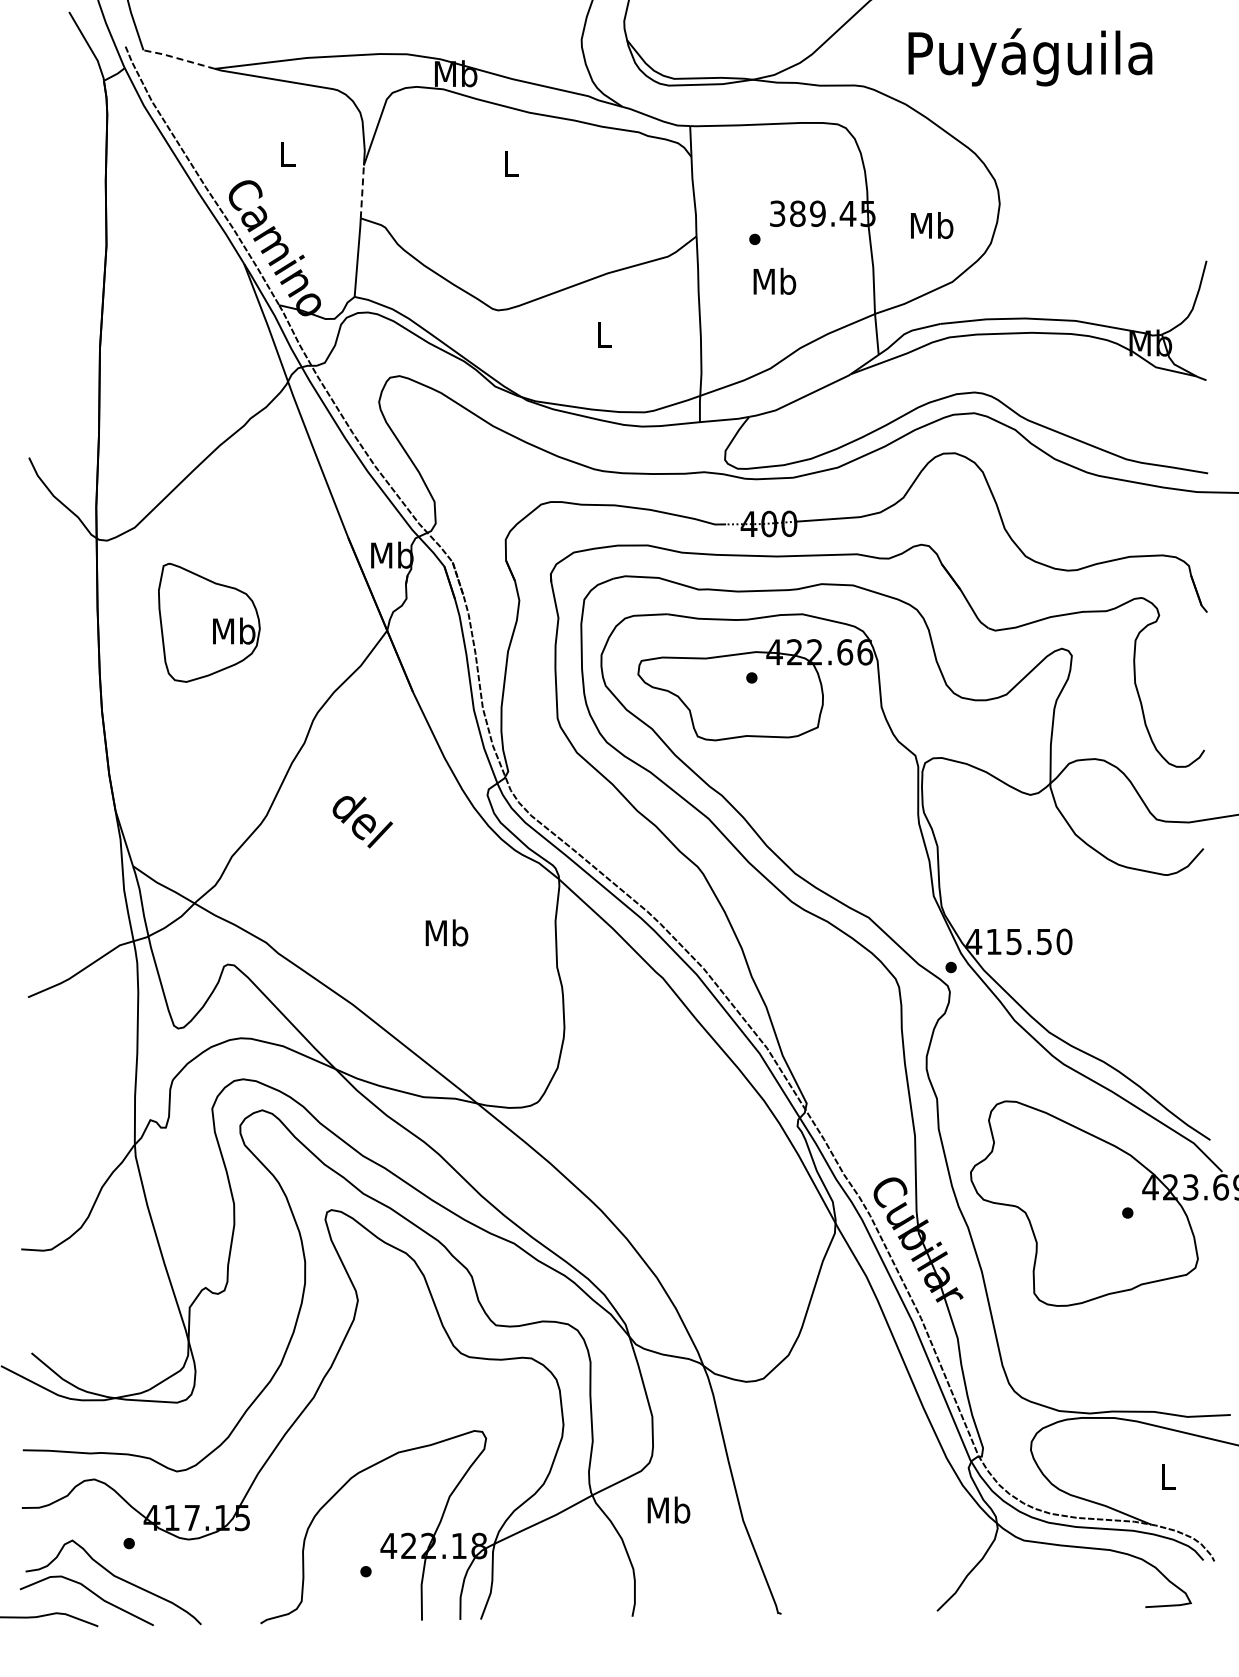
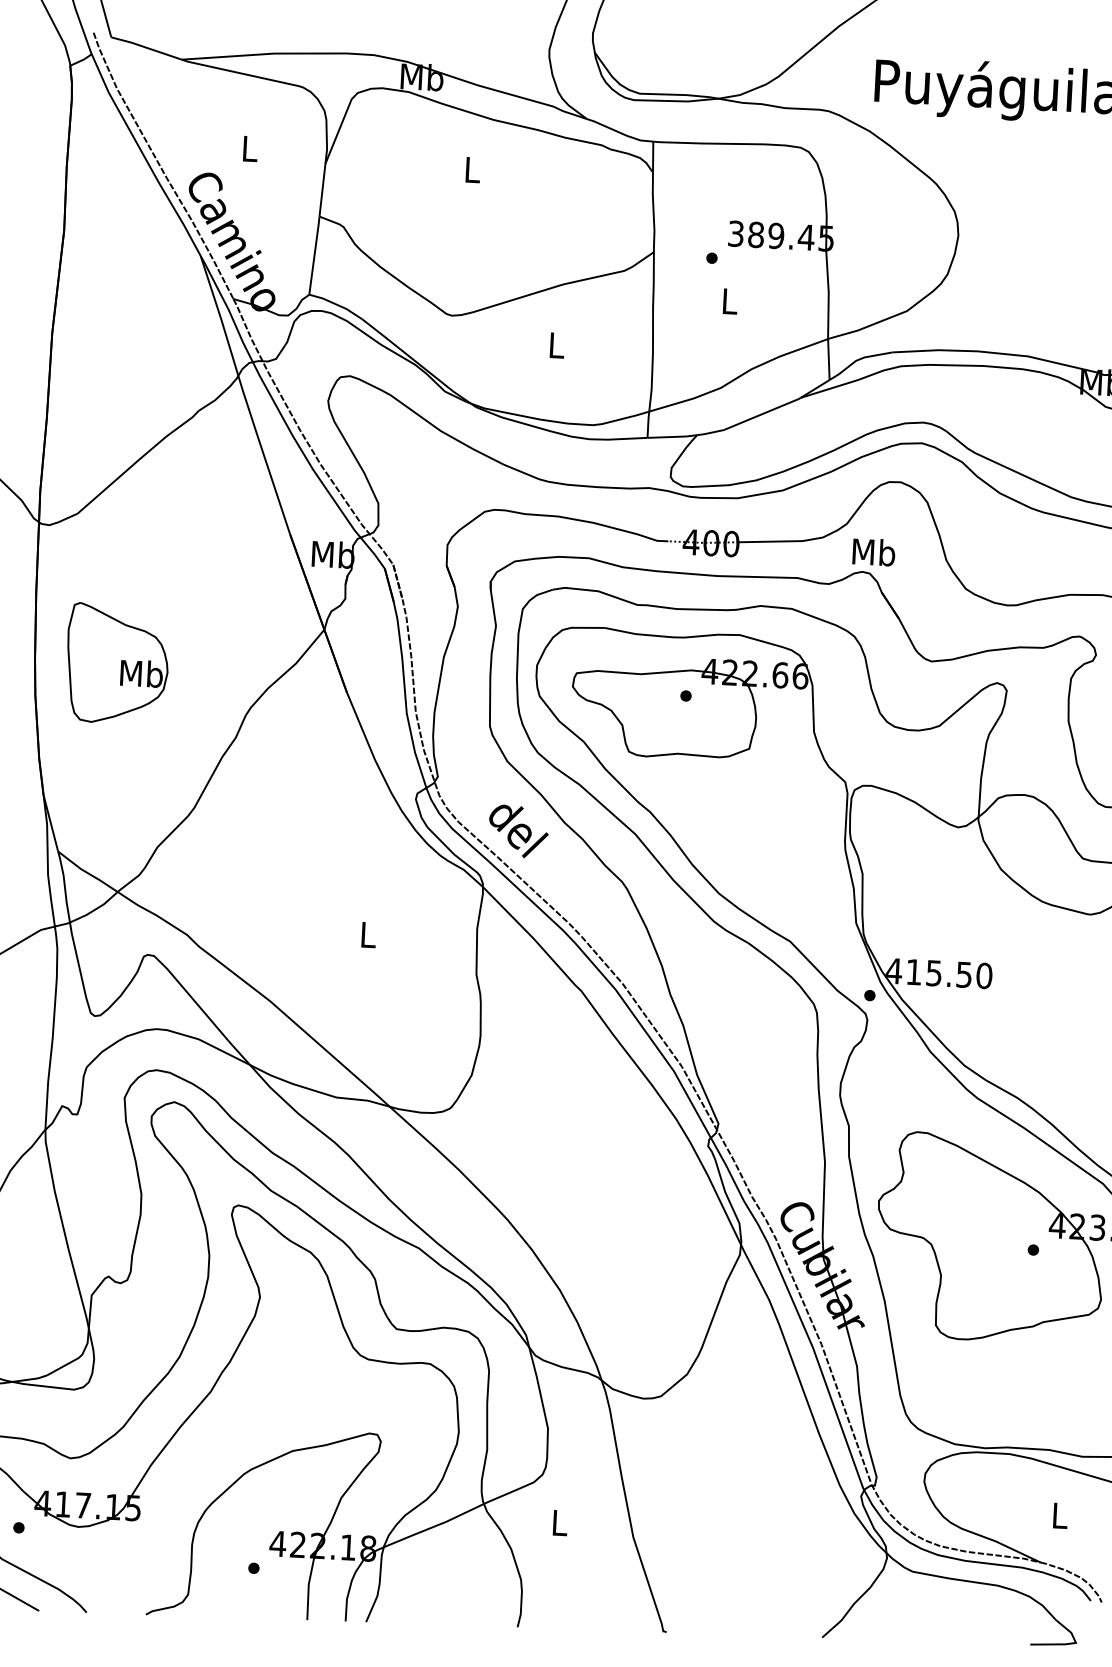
line: (178, 58) -> (145, 47), dashed -> solid
line: (362, 191) -> (322, 189), dashed -> solid
text: (932, 225) -> (874, 552), moved
text: (774, 280) -> (729, 300), Mb -> L
part: (209, 622) -> (117, 663), moved
text: (362, 822) -> (518, 831), moved
text: (446, 932) -> (367, 934), Mb -> L
text: (668, 1509) -> (559, 1522), Mb -> L

